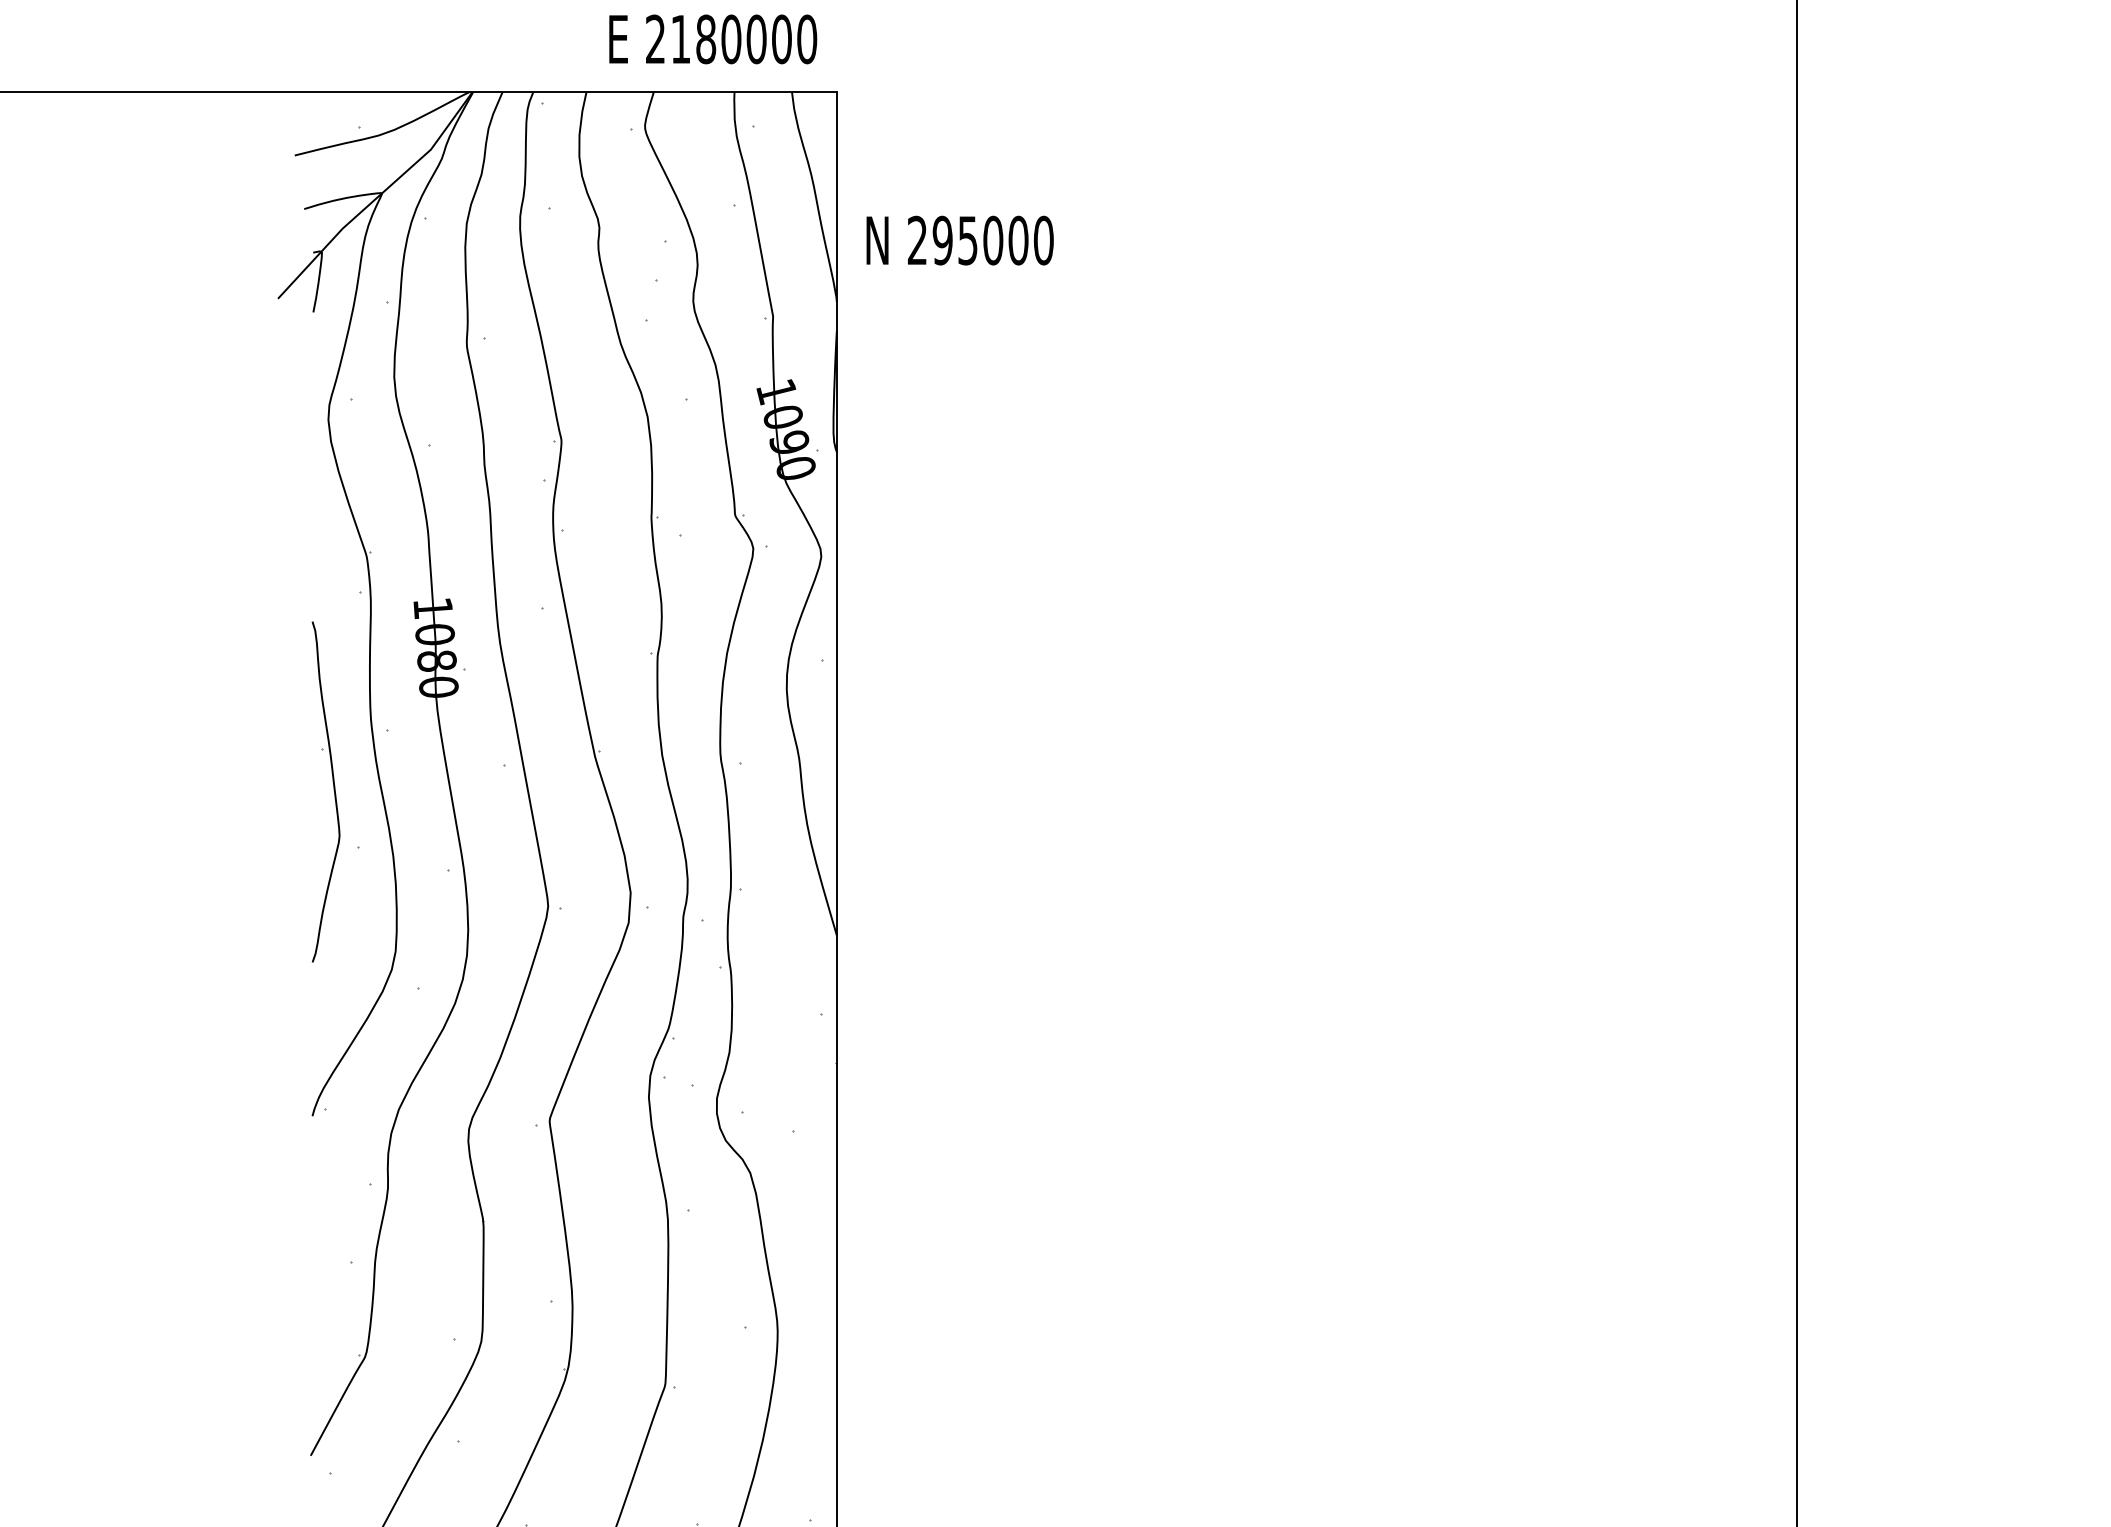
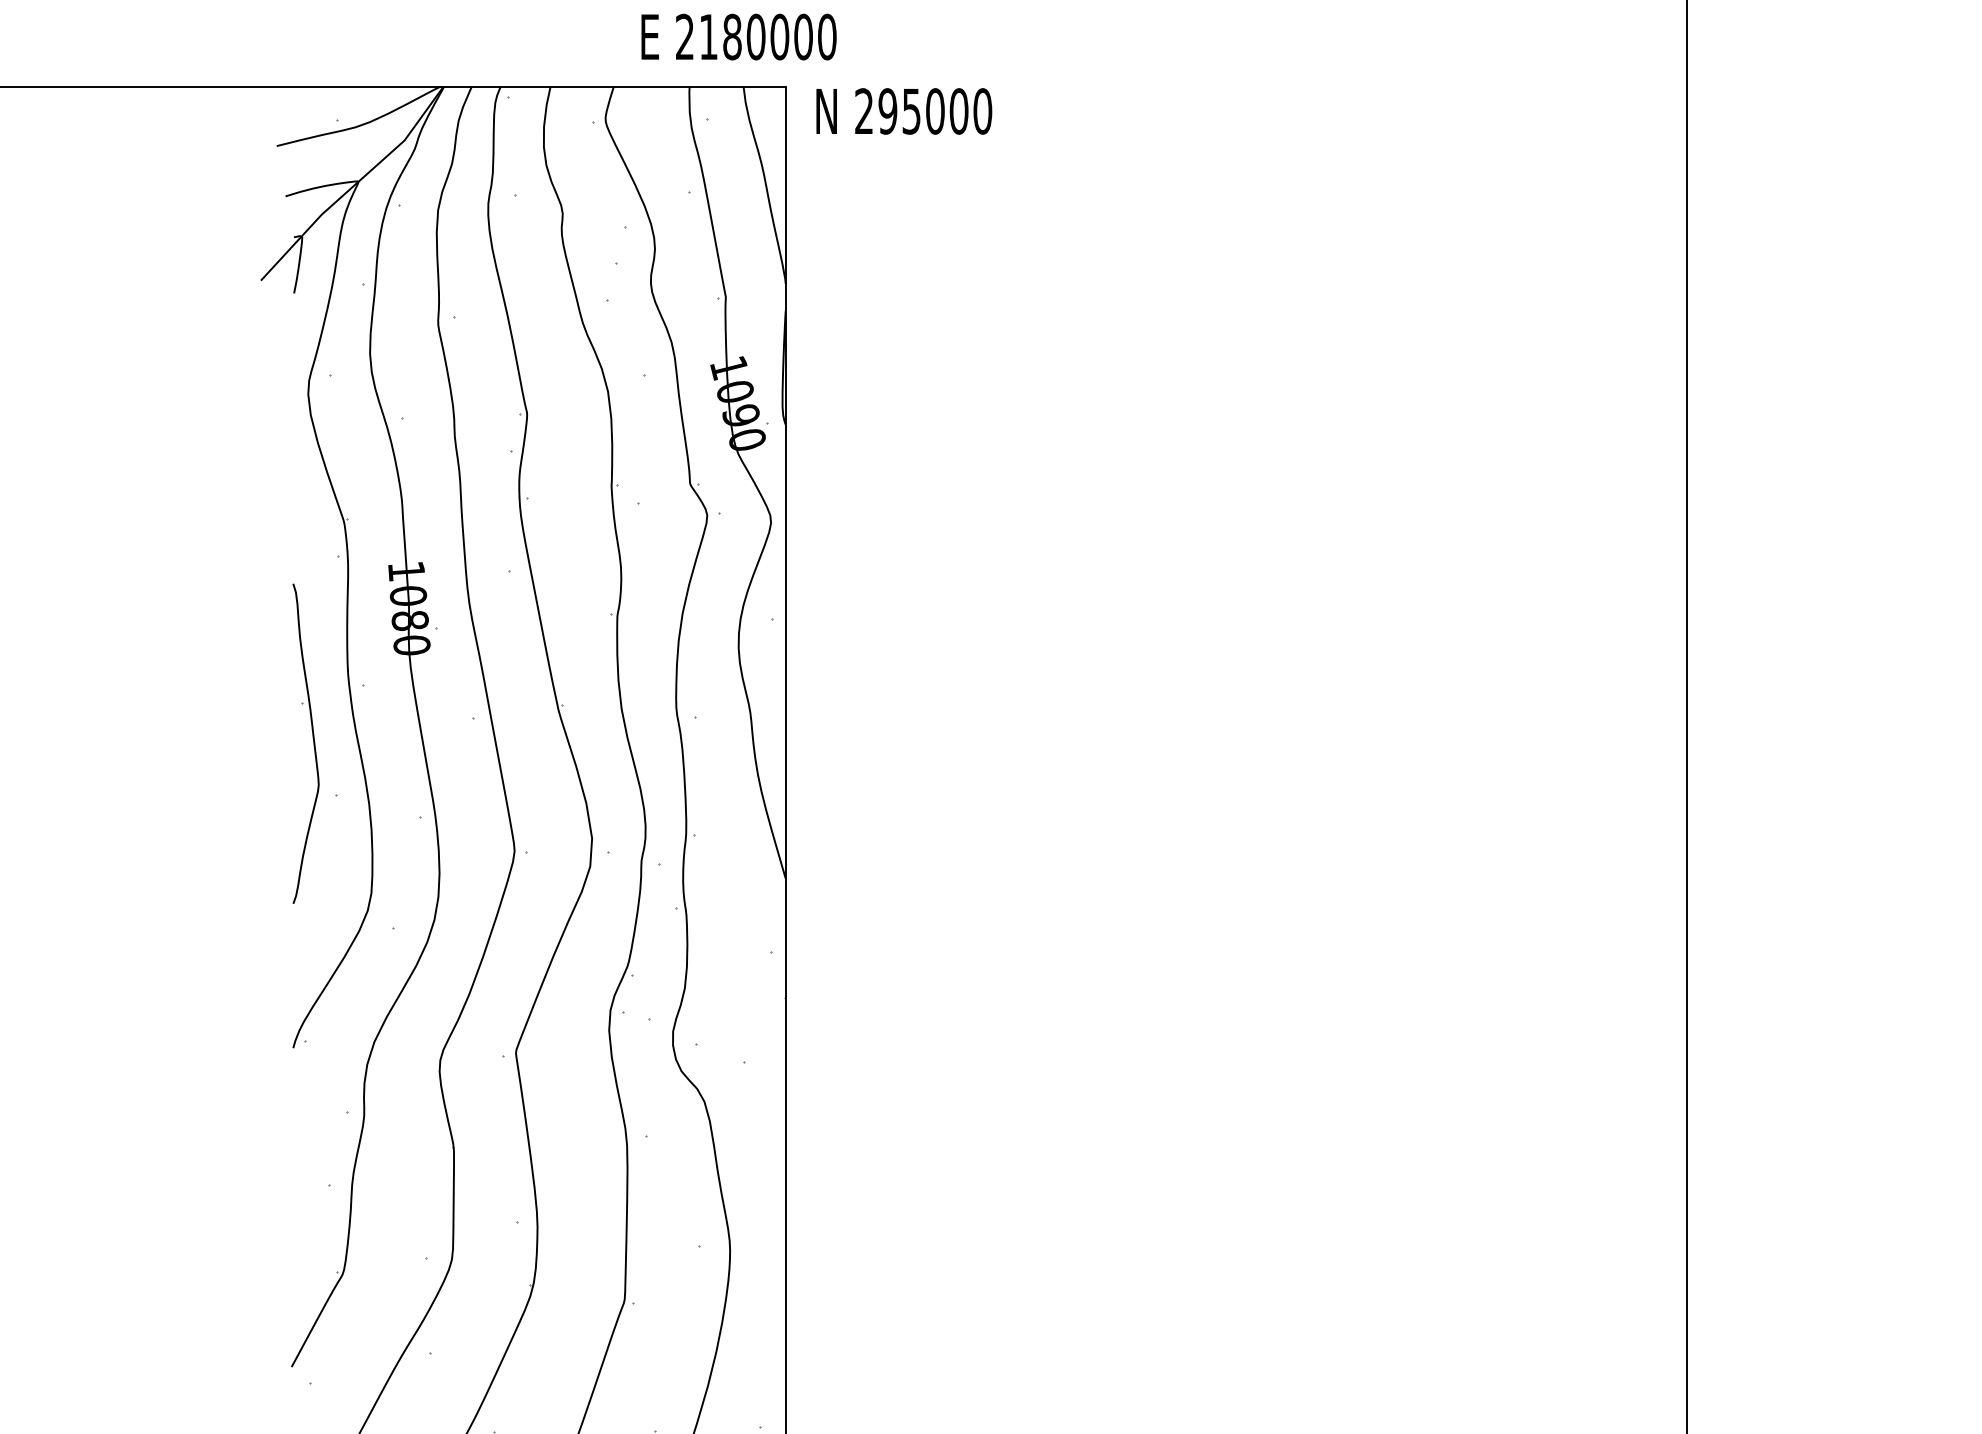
text: (713, 39) -> (739, 37), moved
text: (959, 240) -> (903, 111), moved

